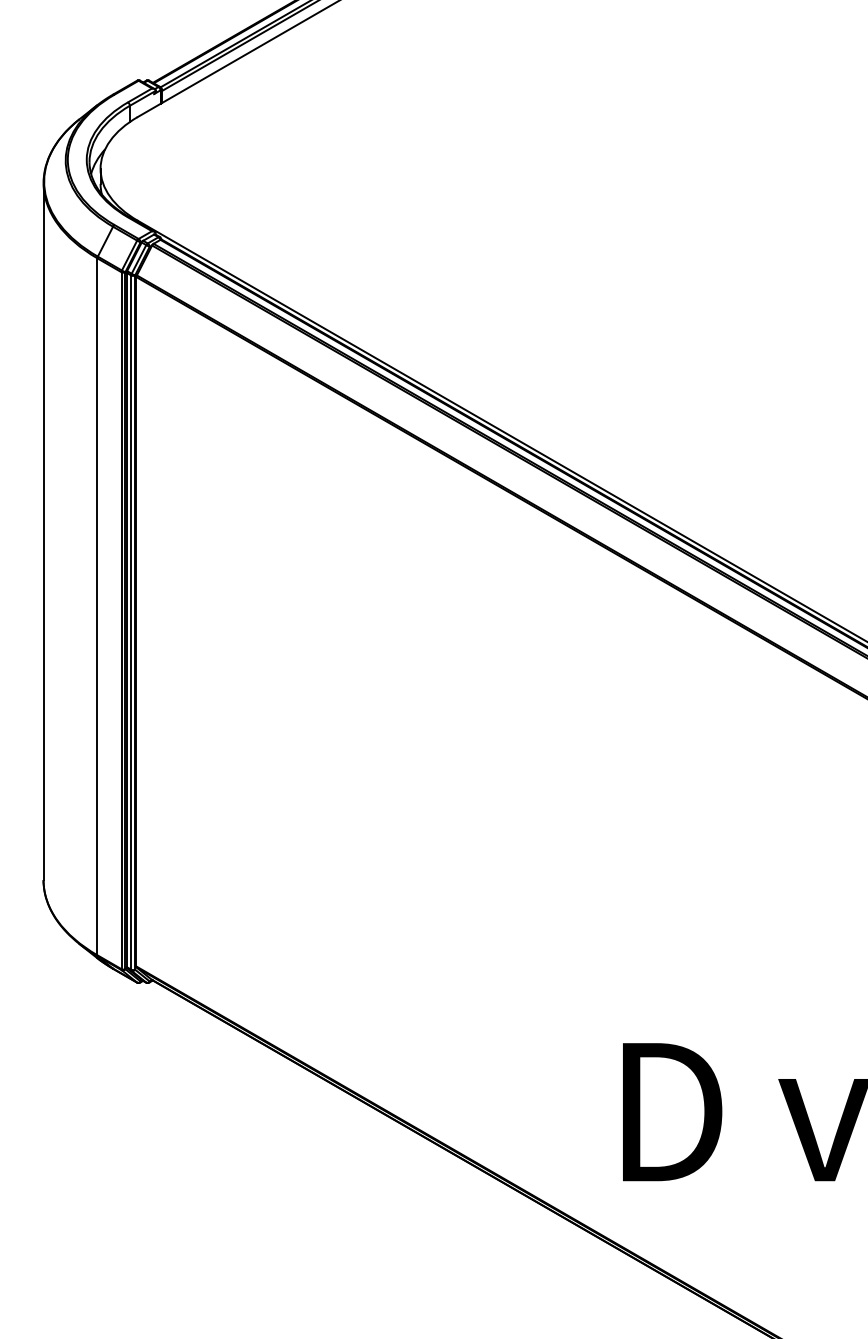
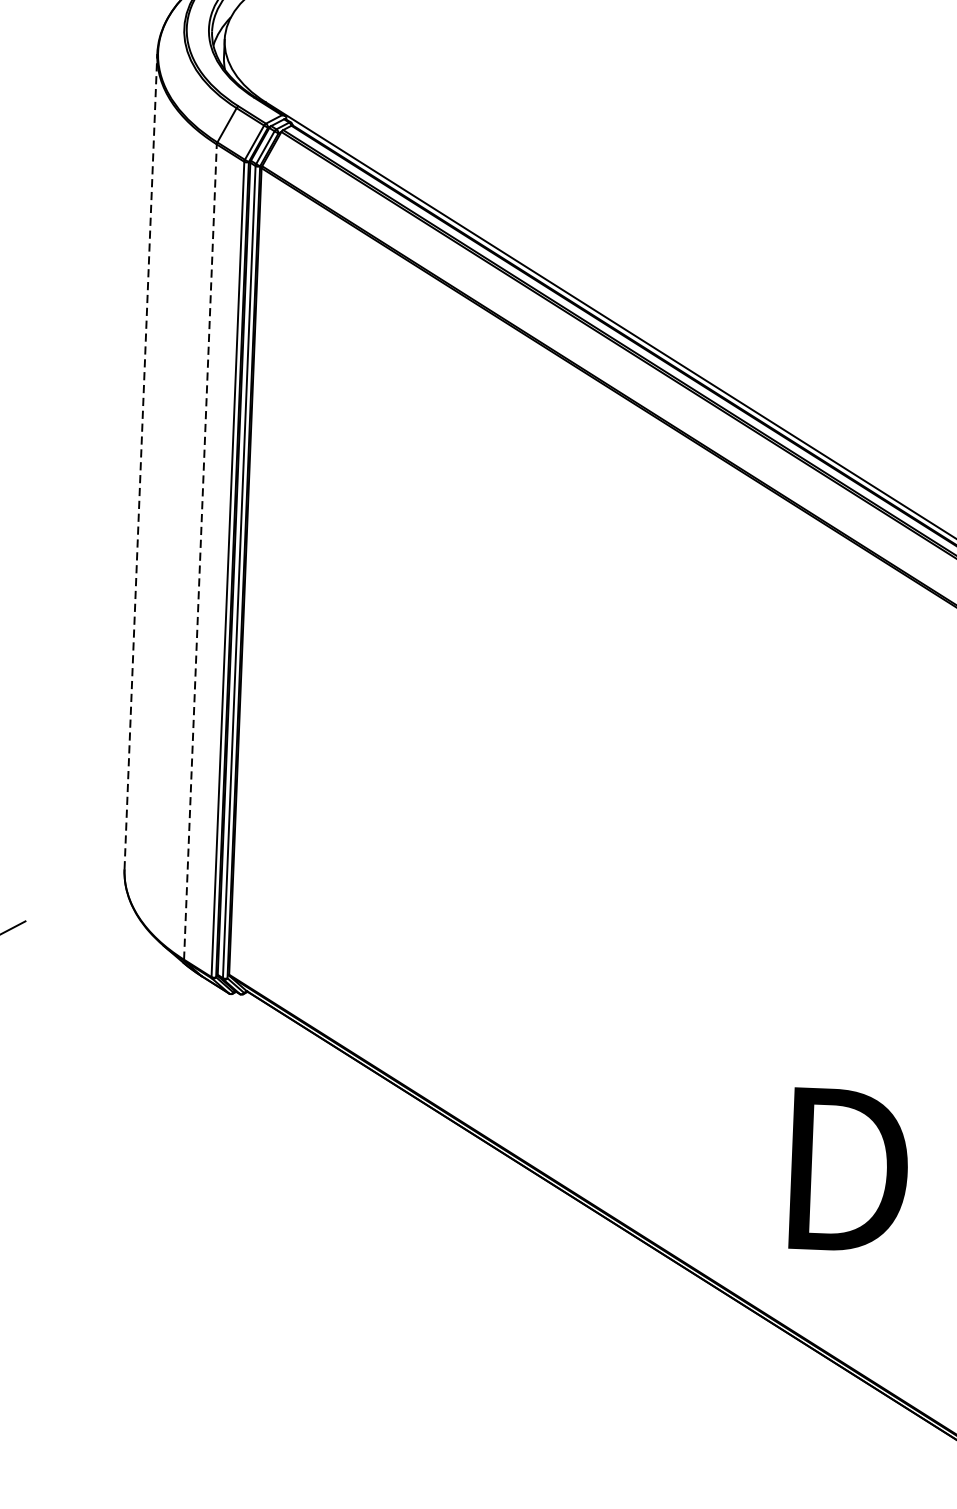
line: (43, 531) -> (140, 461), solid -> dashed
line: (97, 606) -> (200, 551), solid -> dashed

